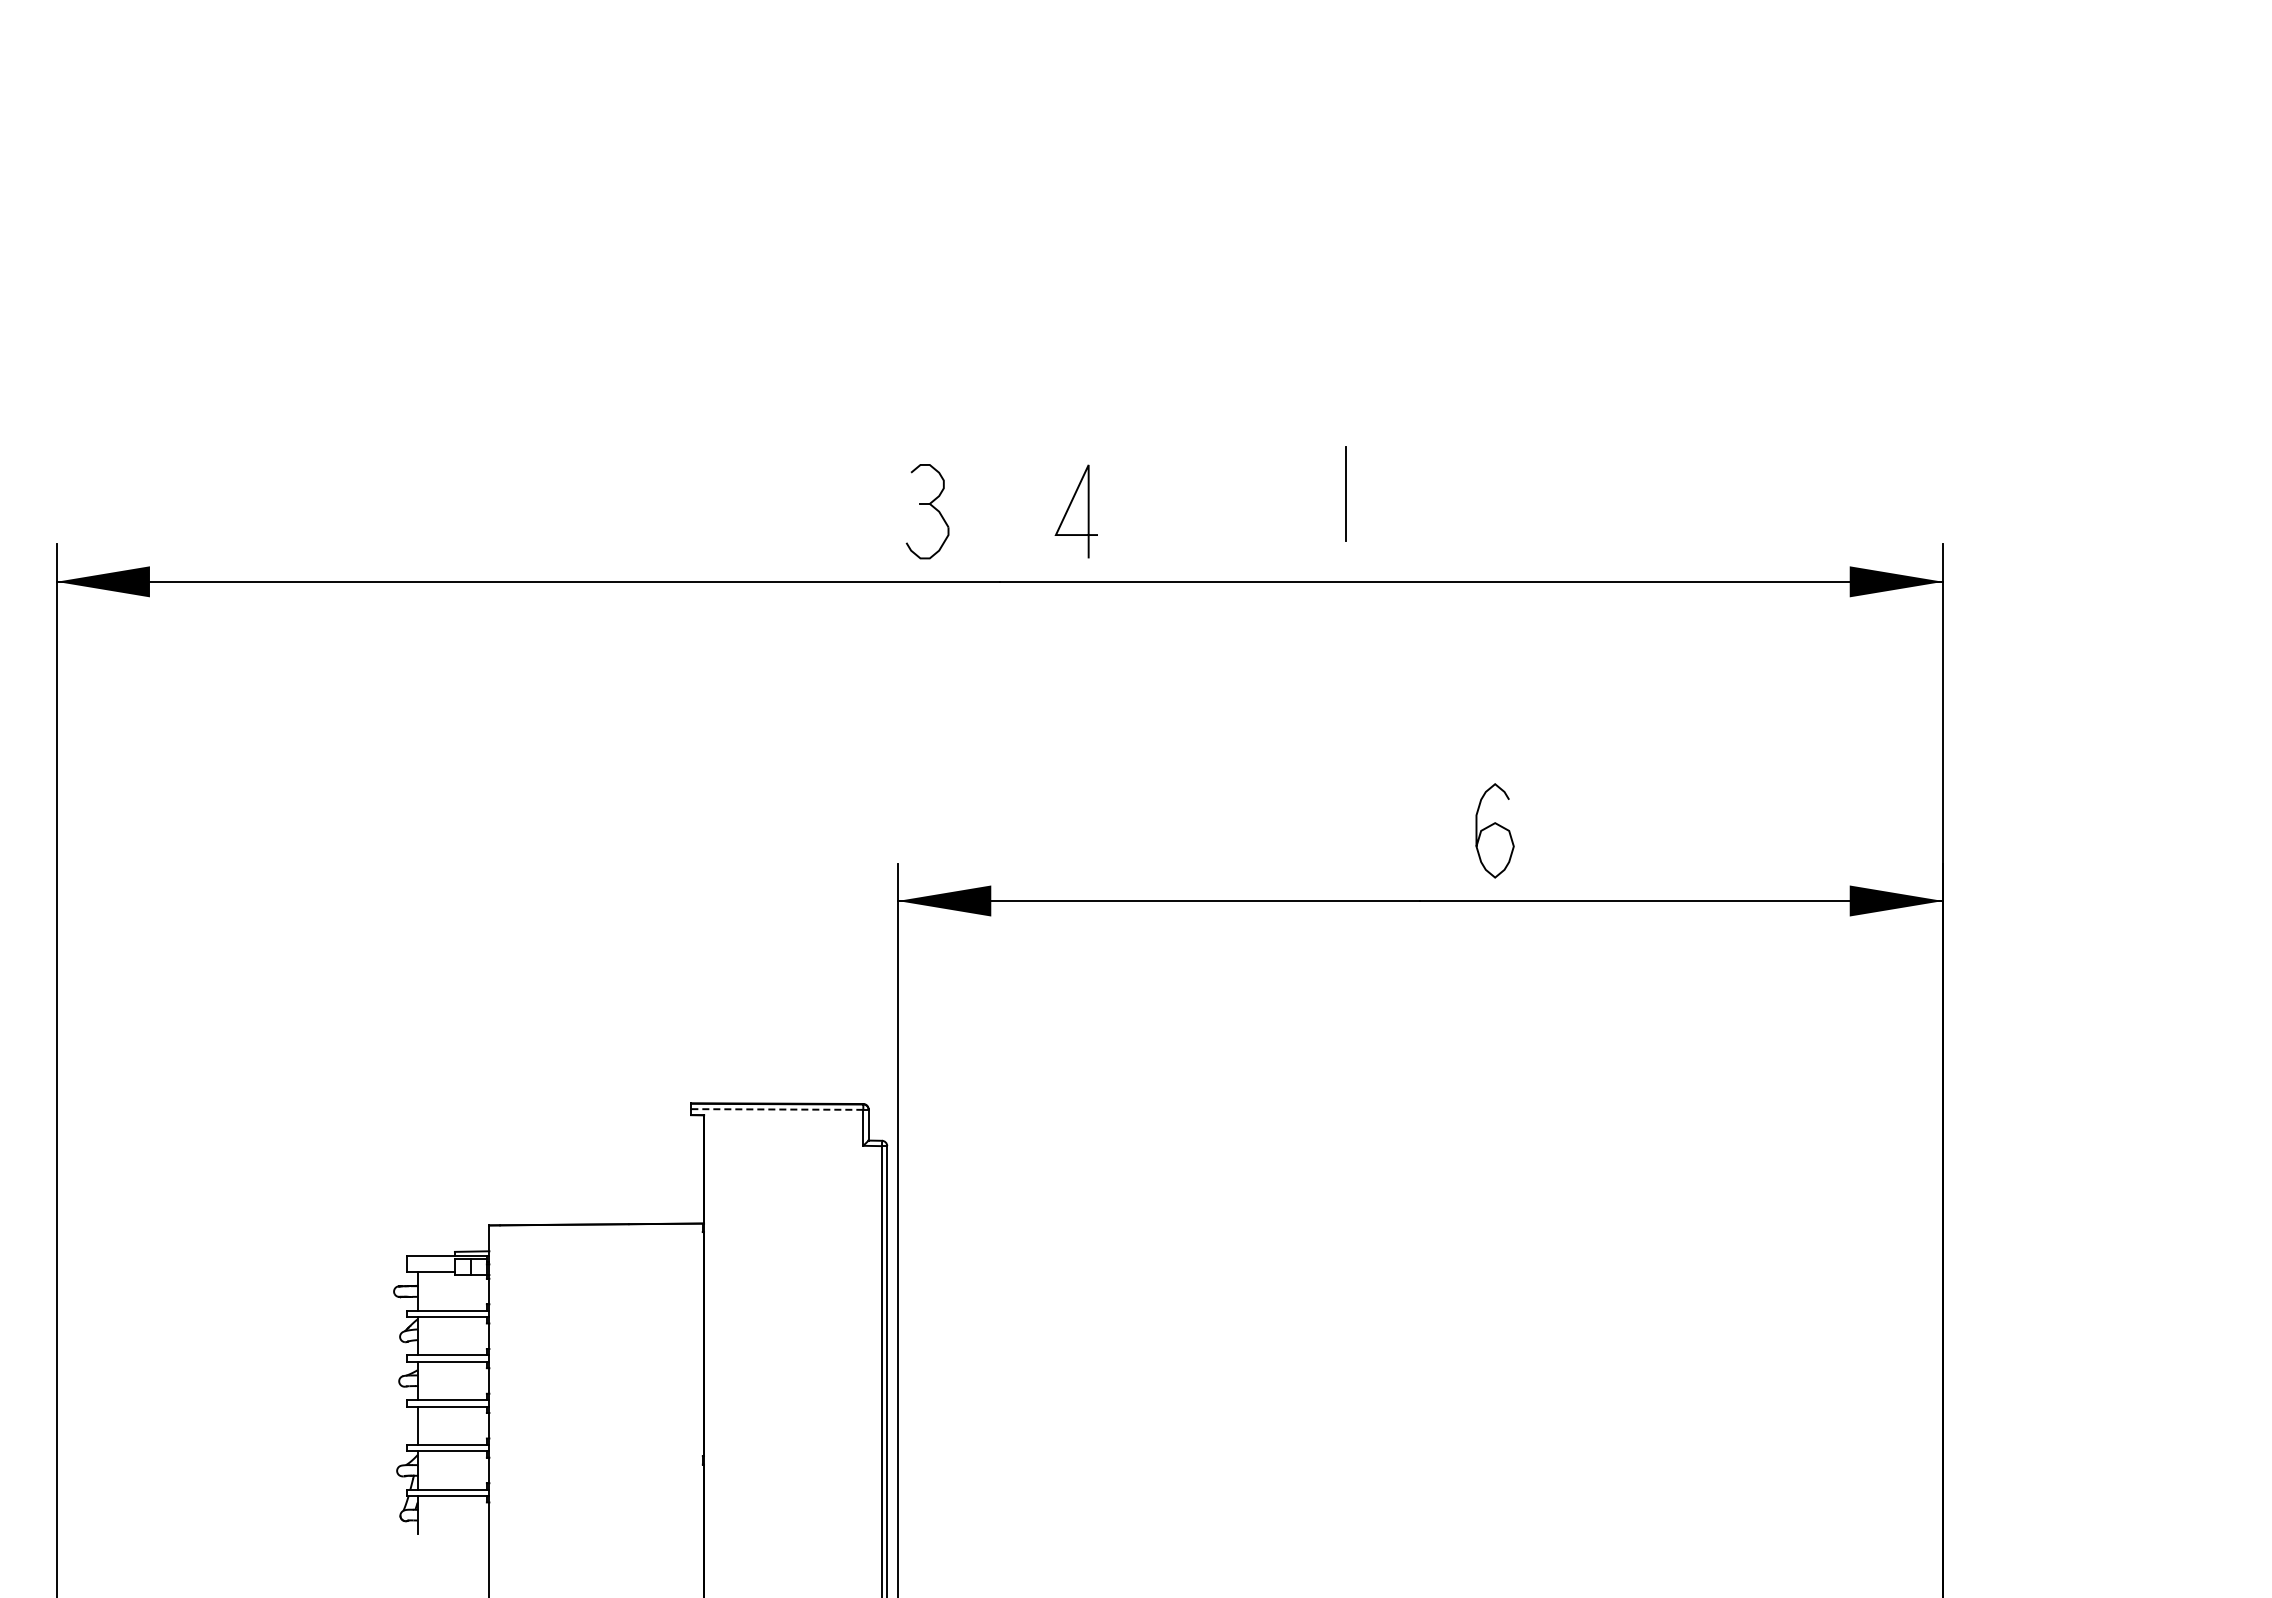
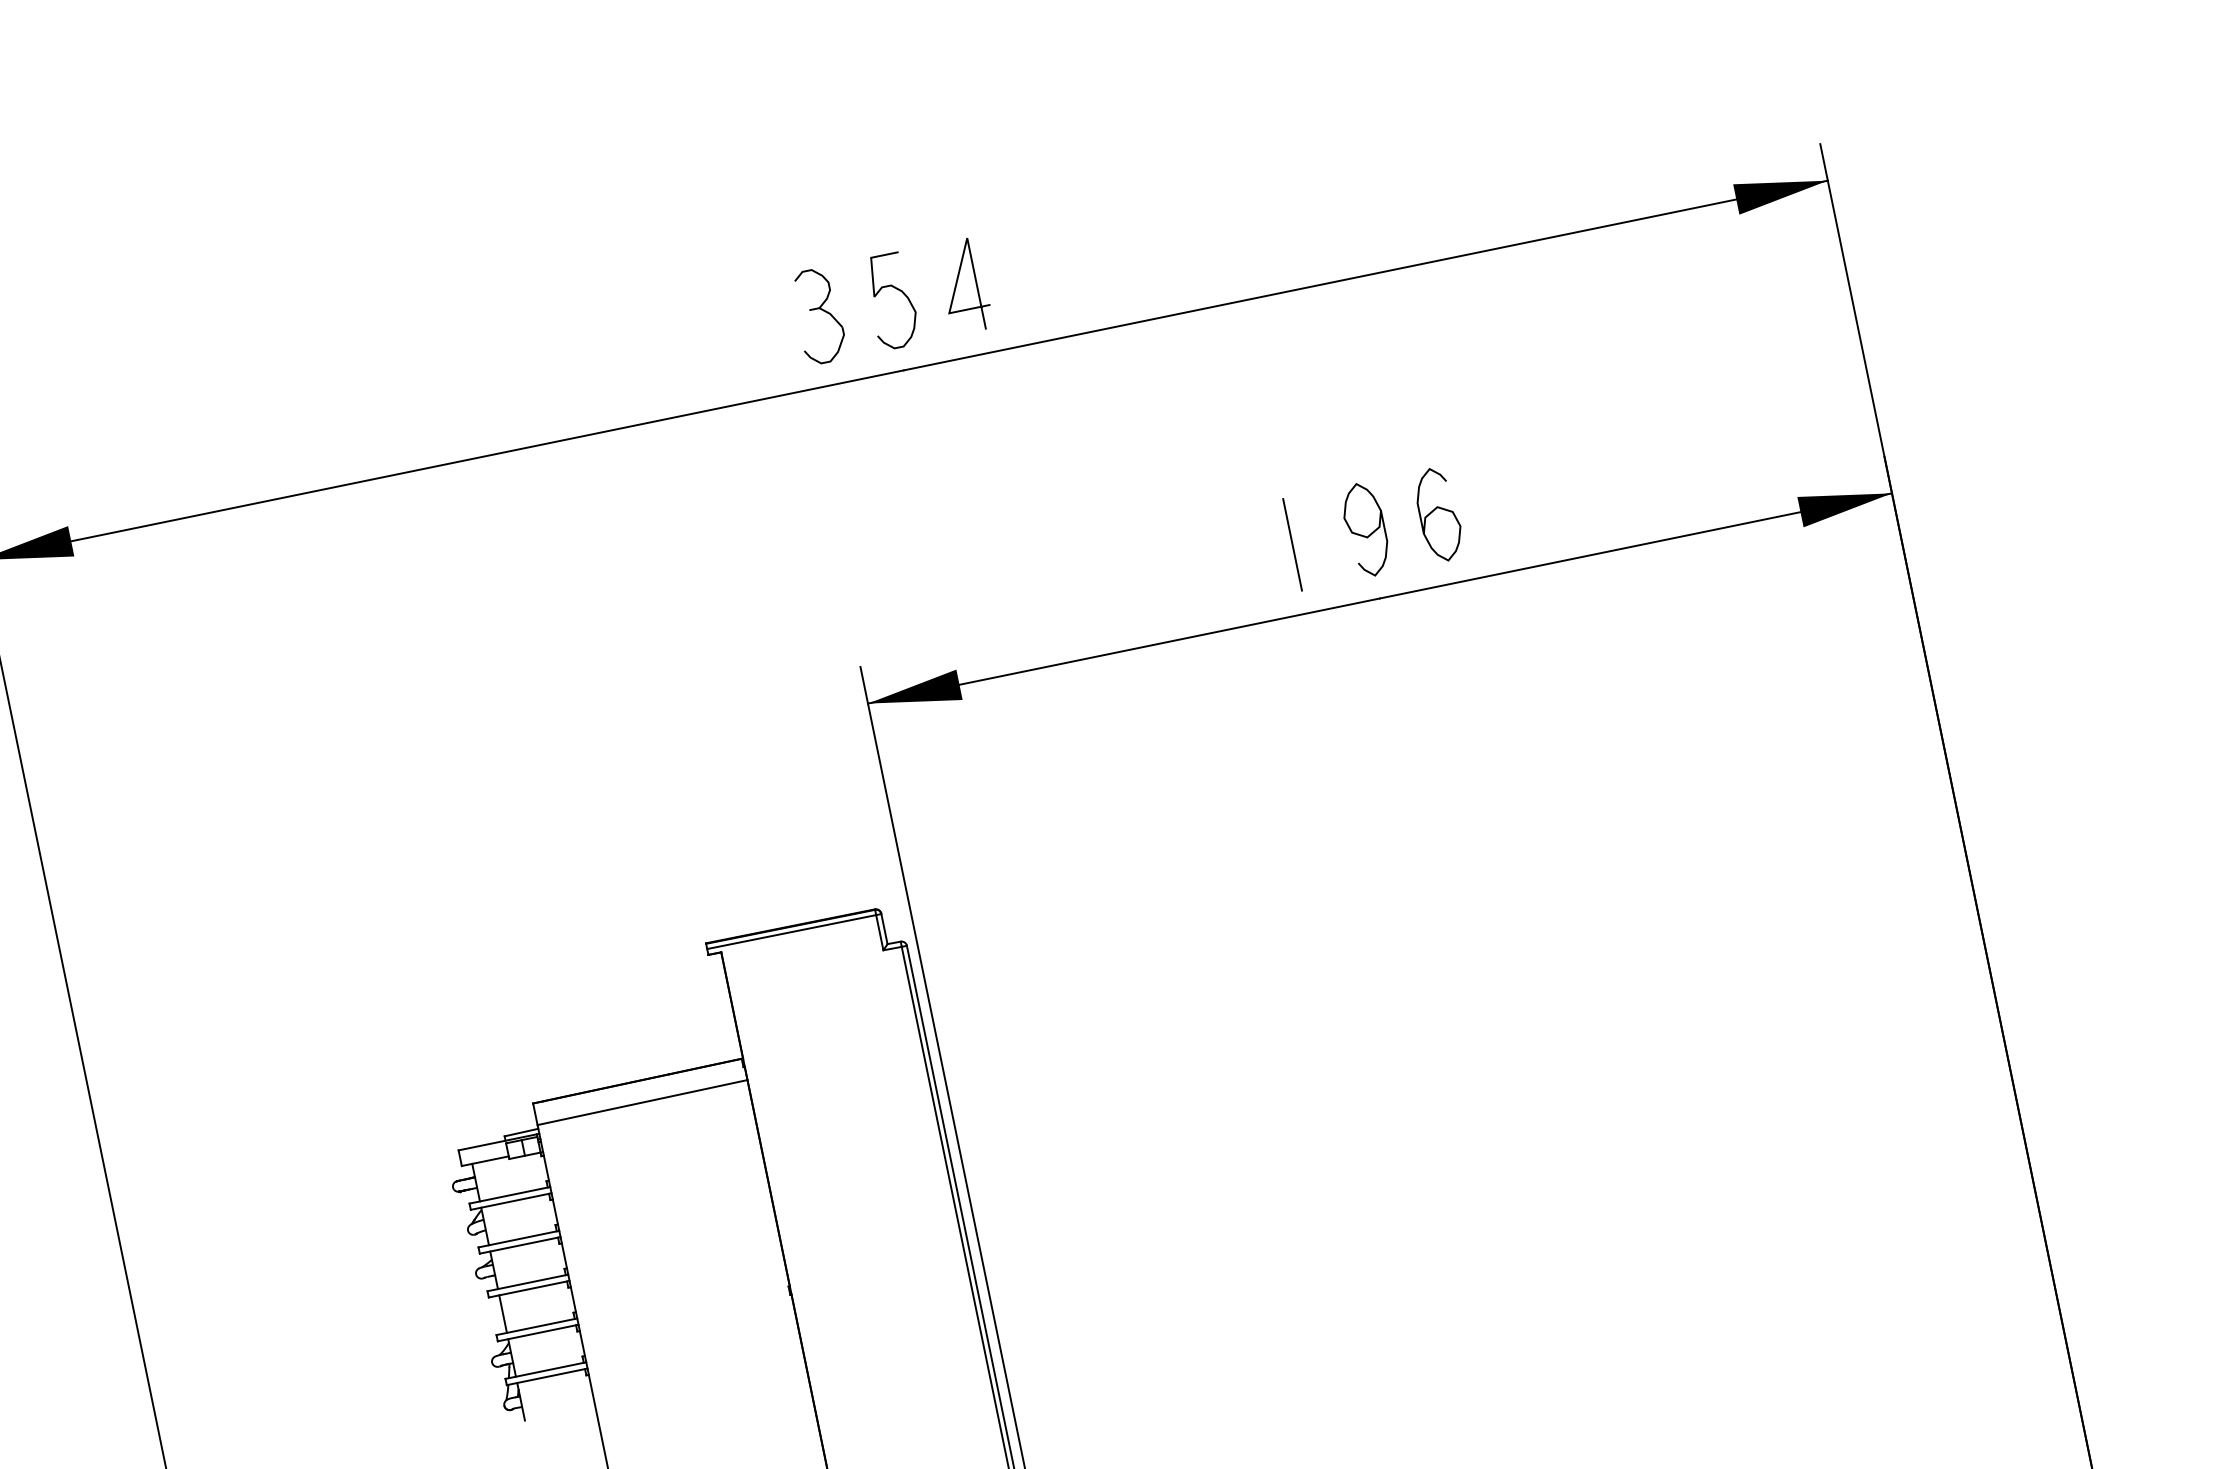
line: (1345, 493) -> (1292, 544), moved
curve: (1010, 502) -> (898, 290), added
curve: (1415, 834) -> (1361, 534), added
line: (776, 1109) -> (791, 932), dashed -> solid
line: (596, 1246) -> (642, 1102), added

